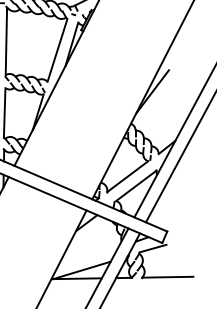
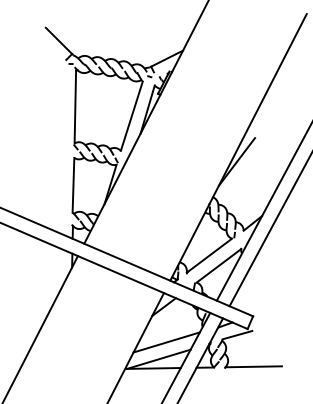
line: (88, 255) -> (166, 342), added

